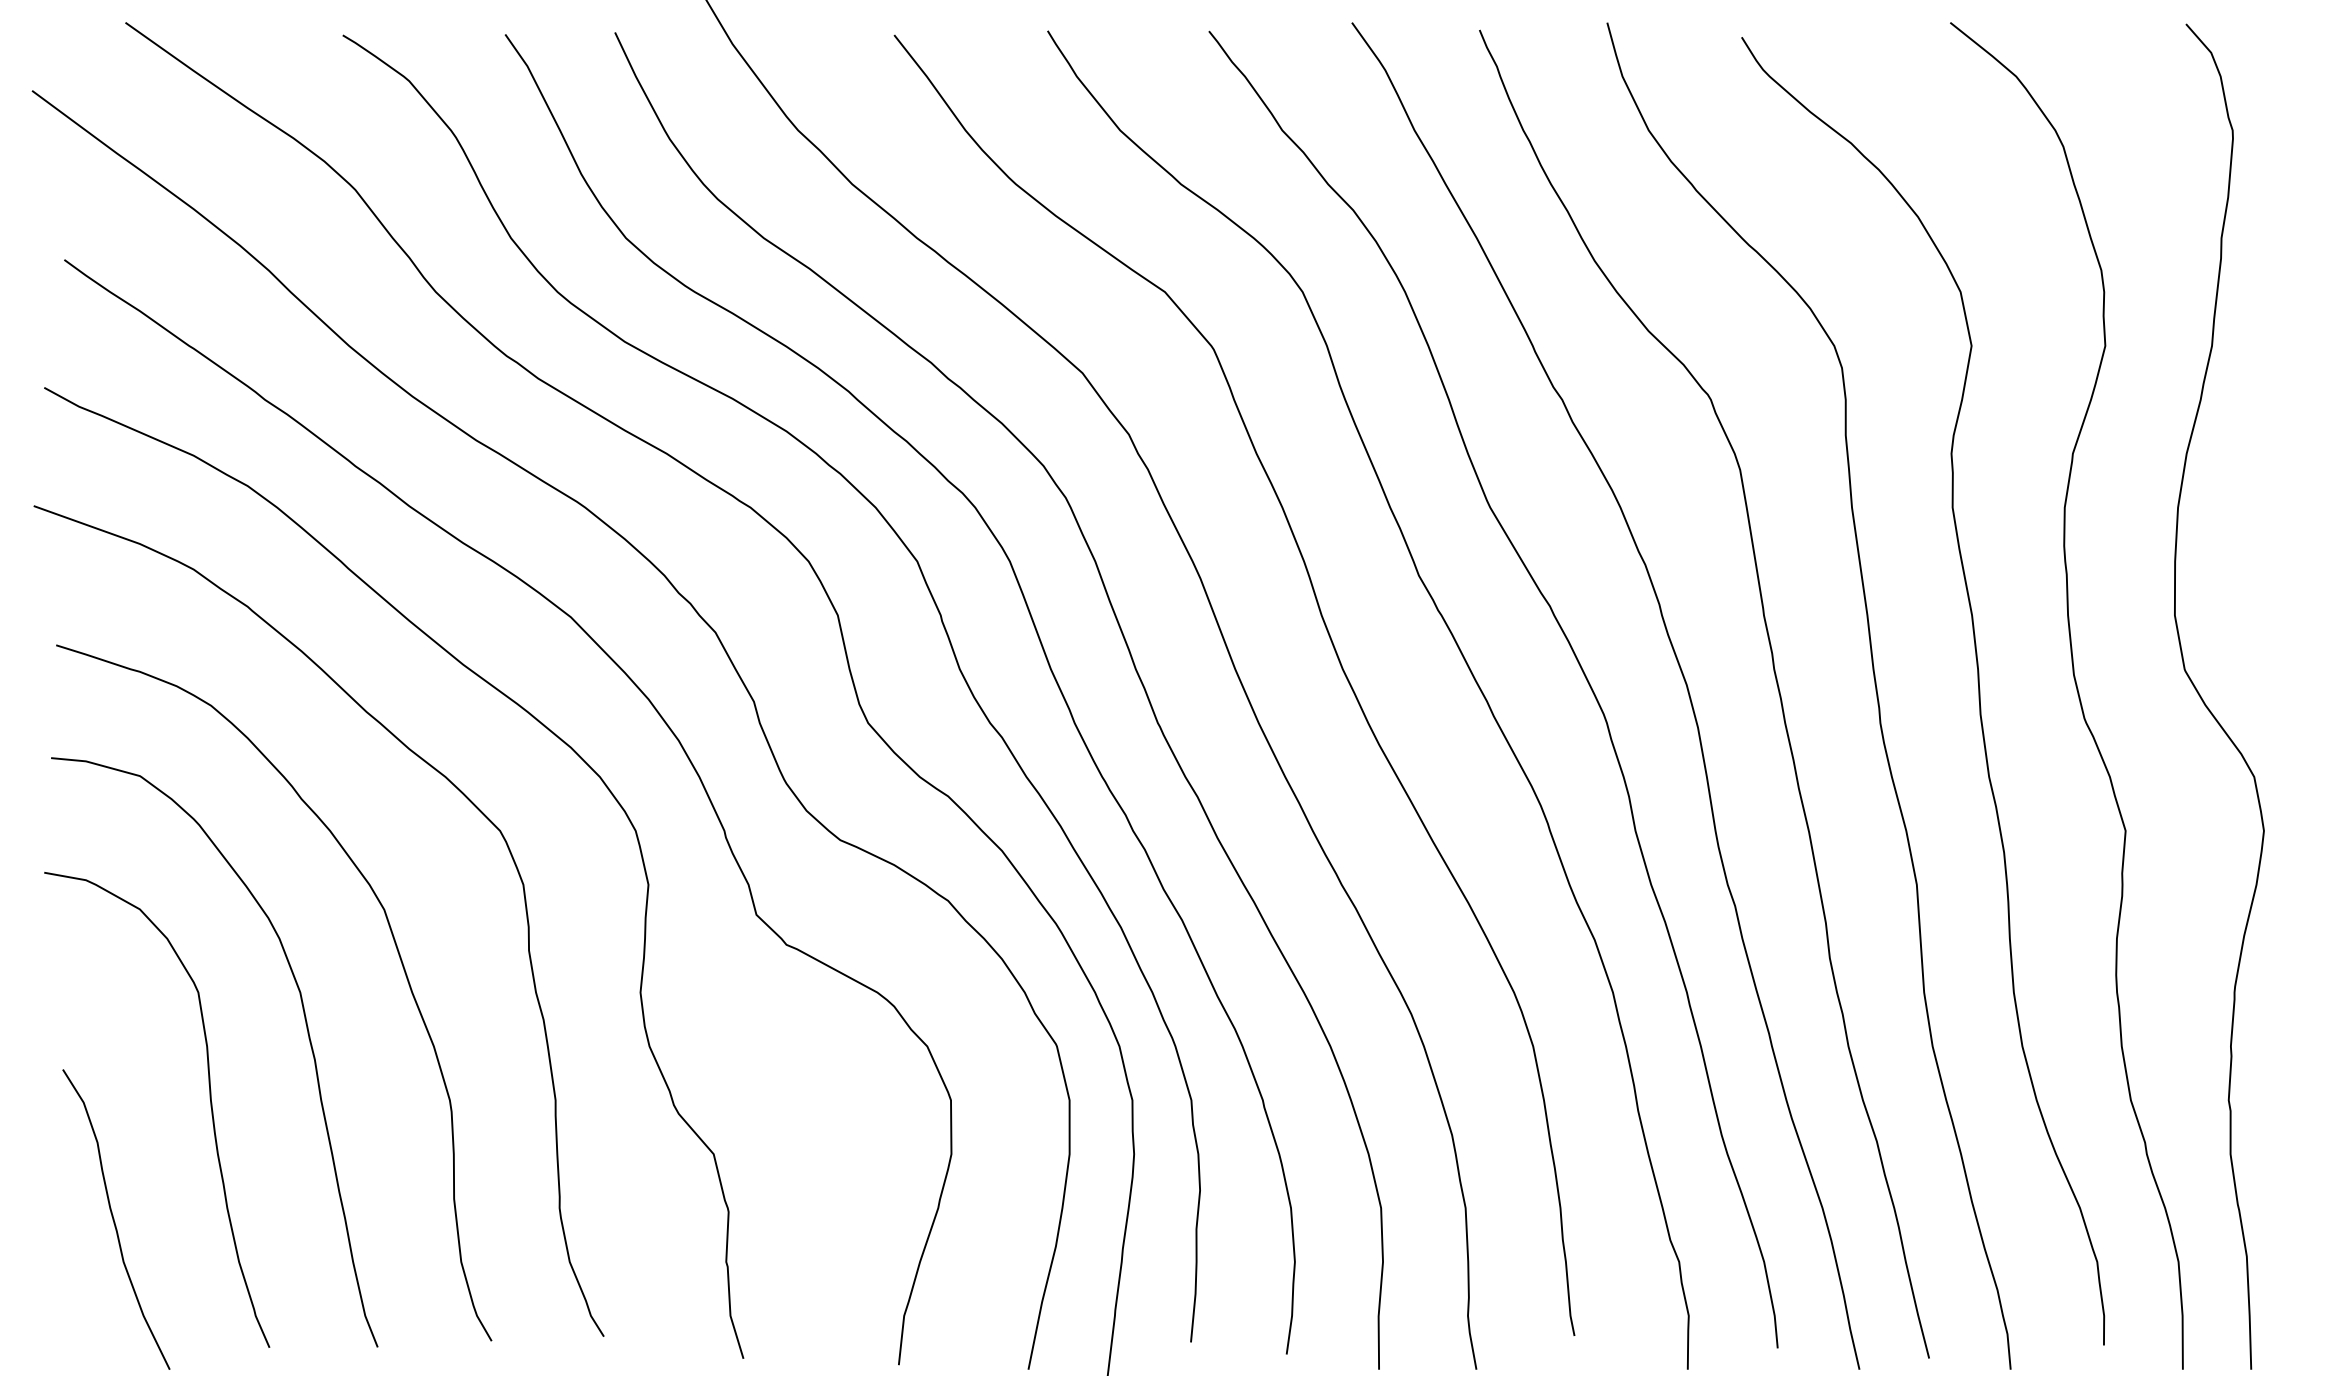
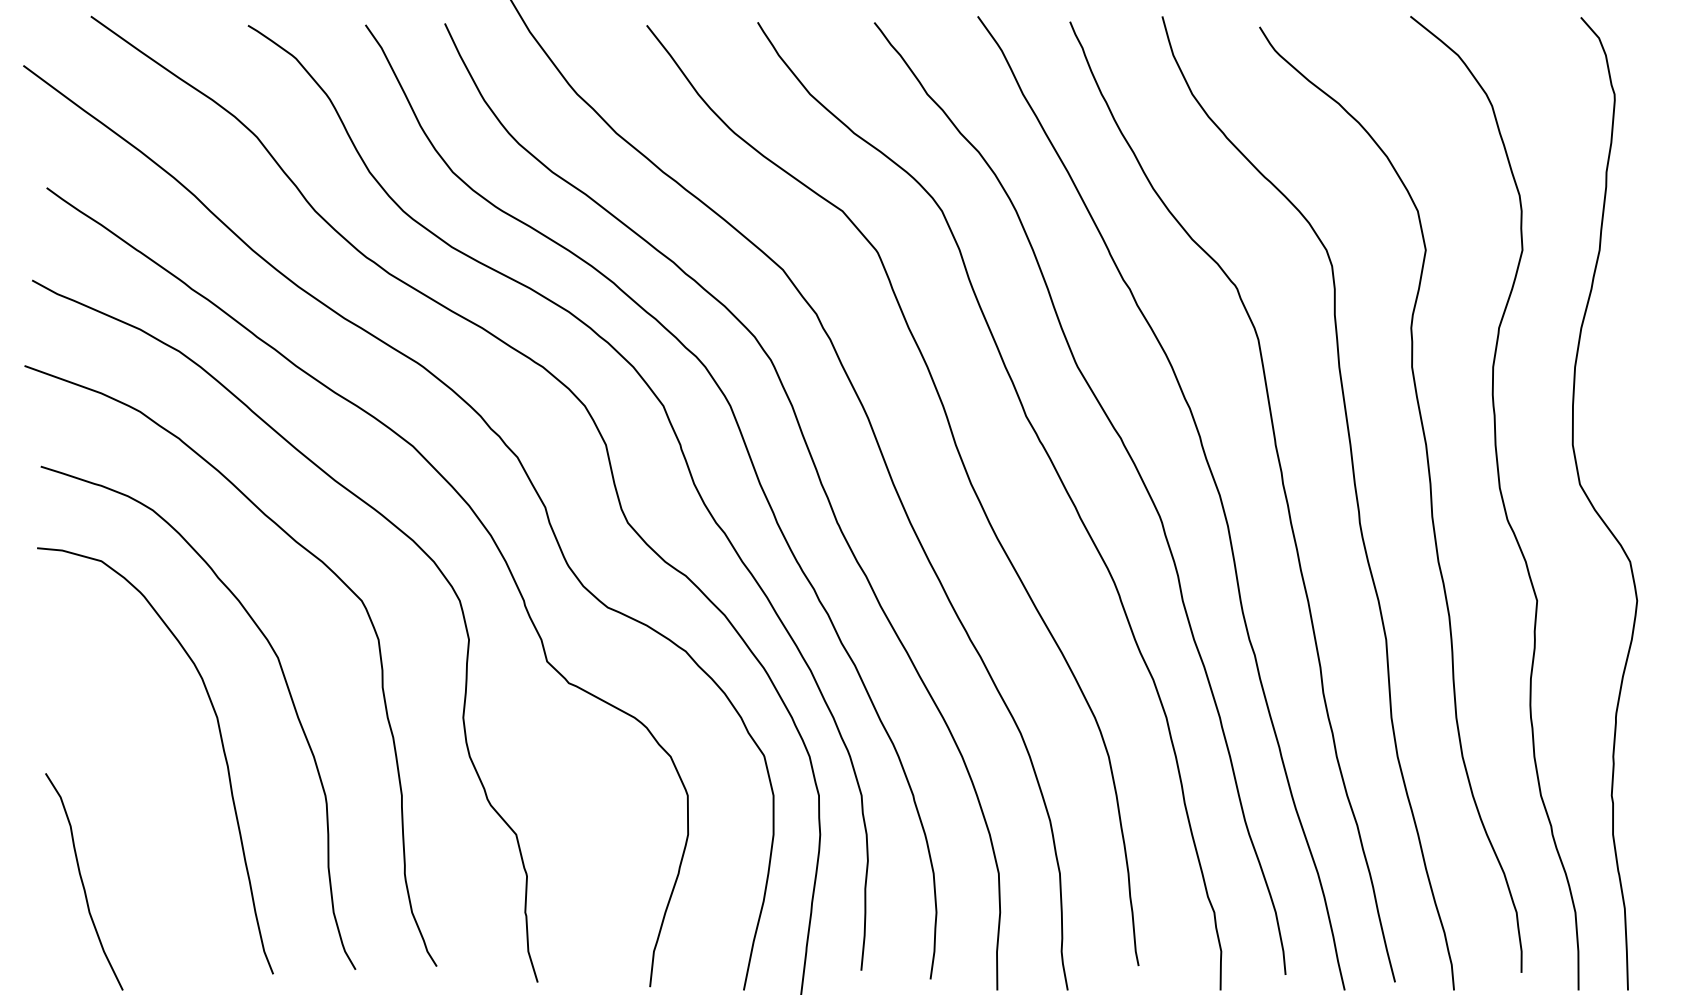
curve: (210, 1107) -> (152, 800), removed

